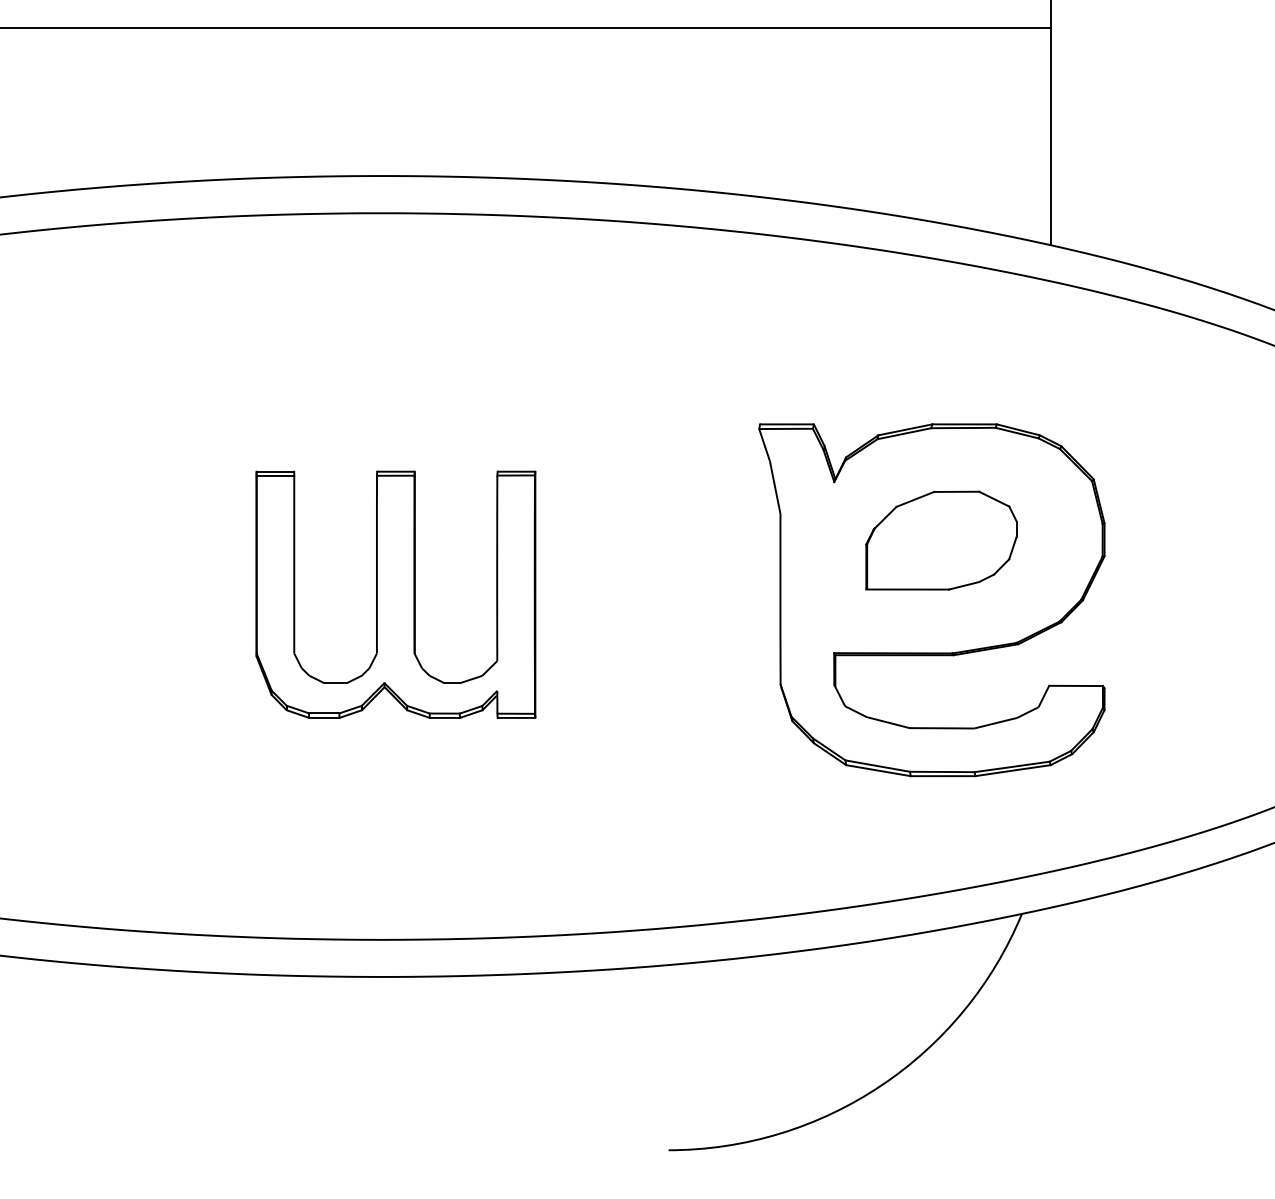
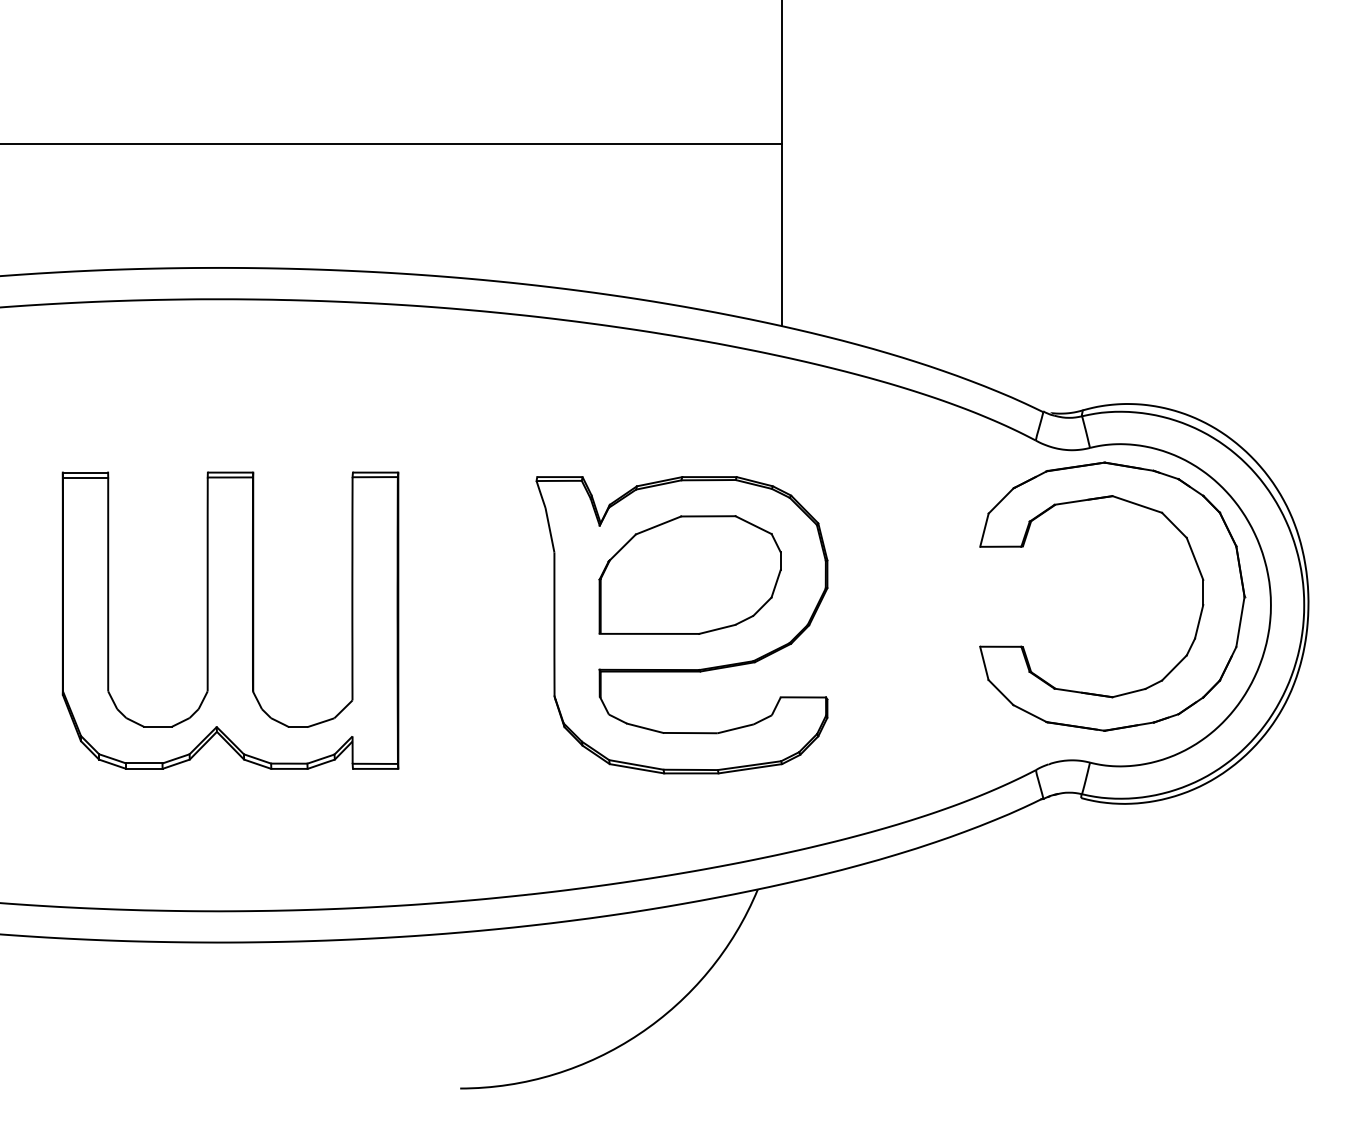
part: (940, 540) -> (689, 574), size x1.43
part: (395, 594) -> (230, 620), size x1.43

